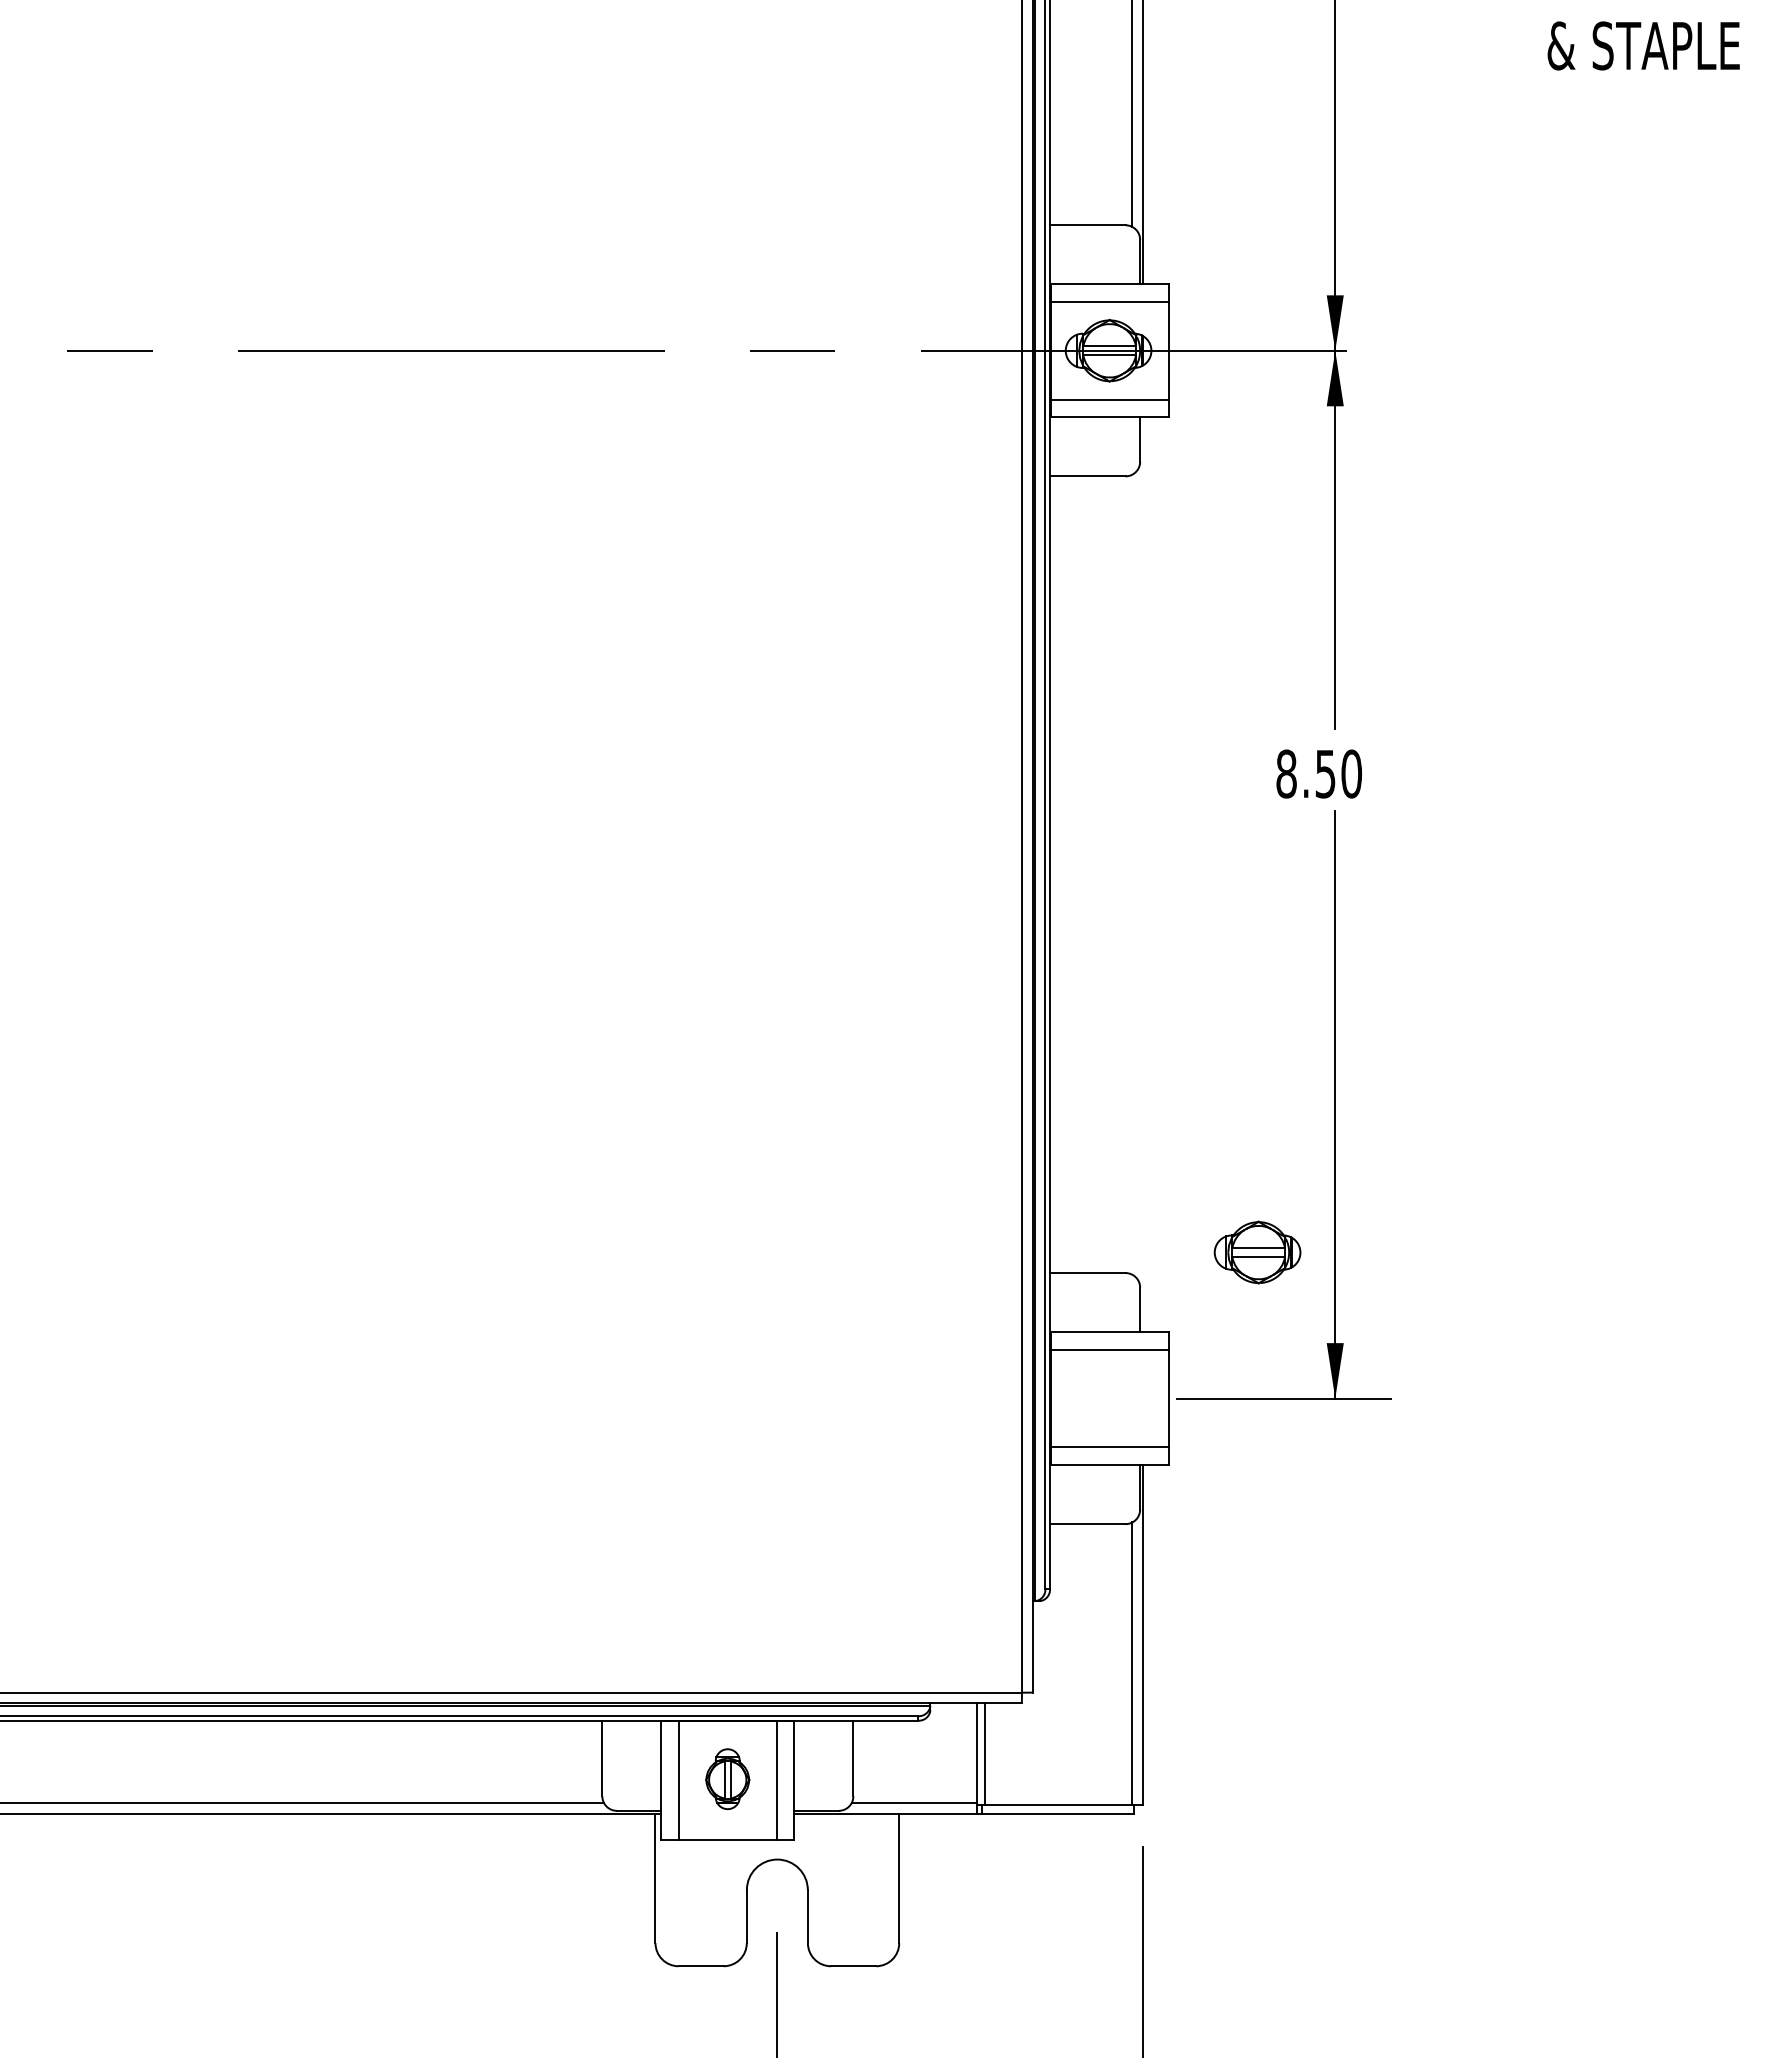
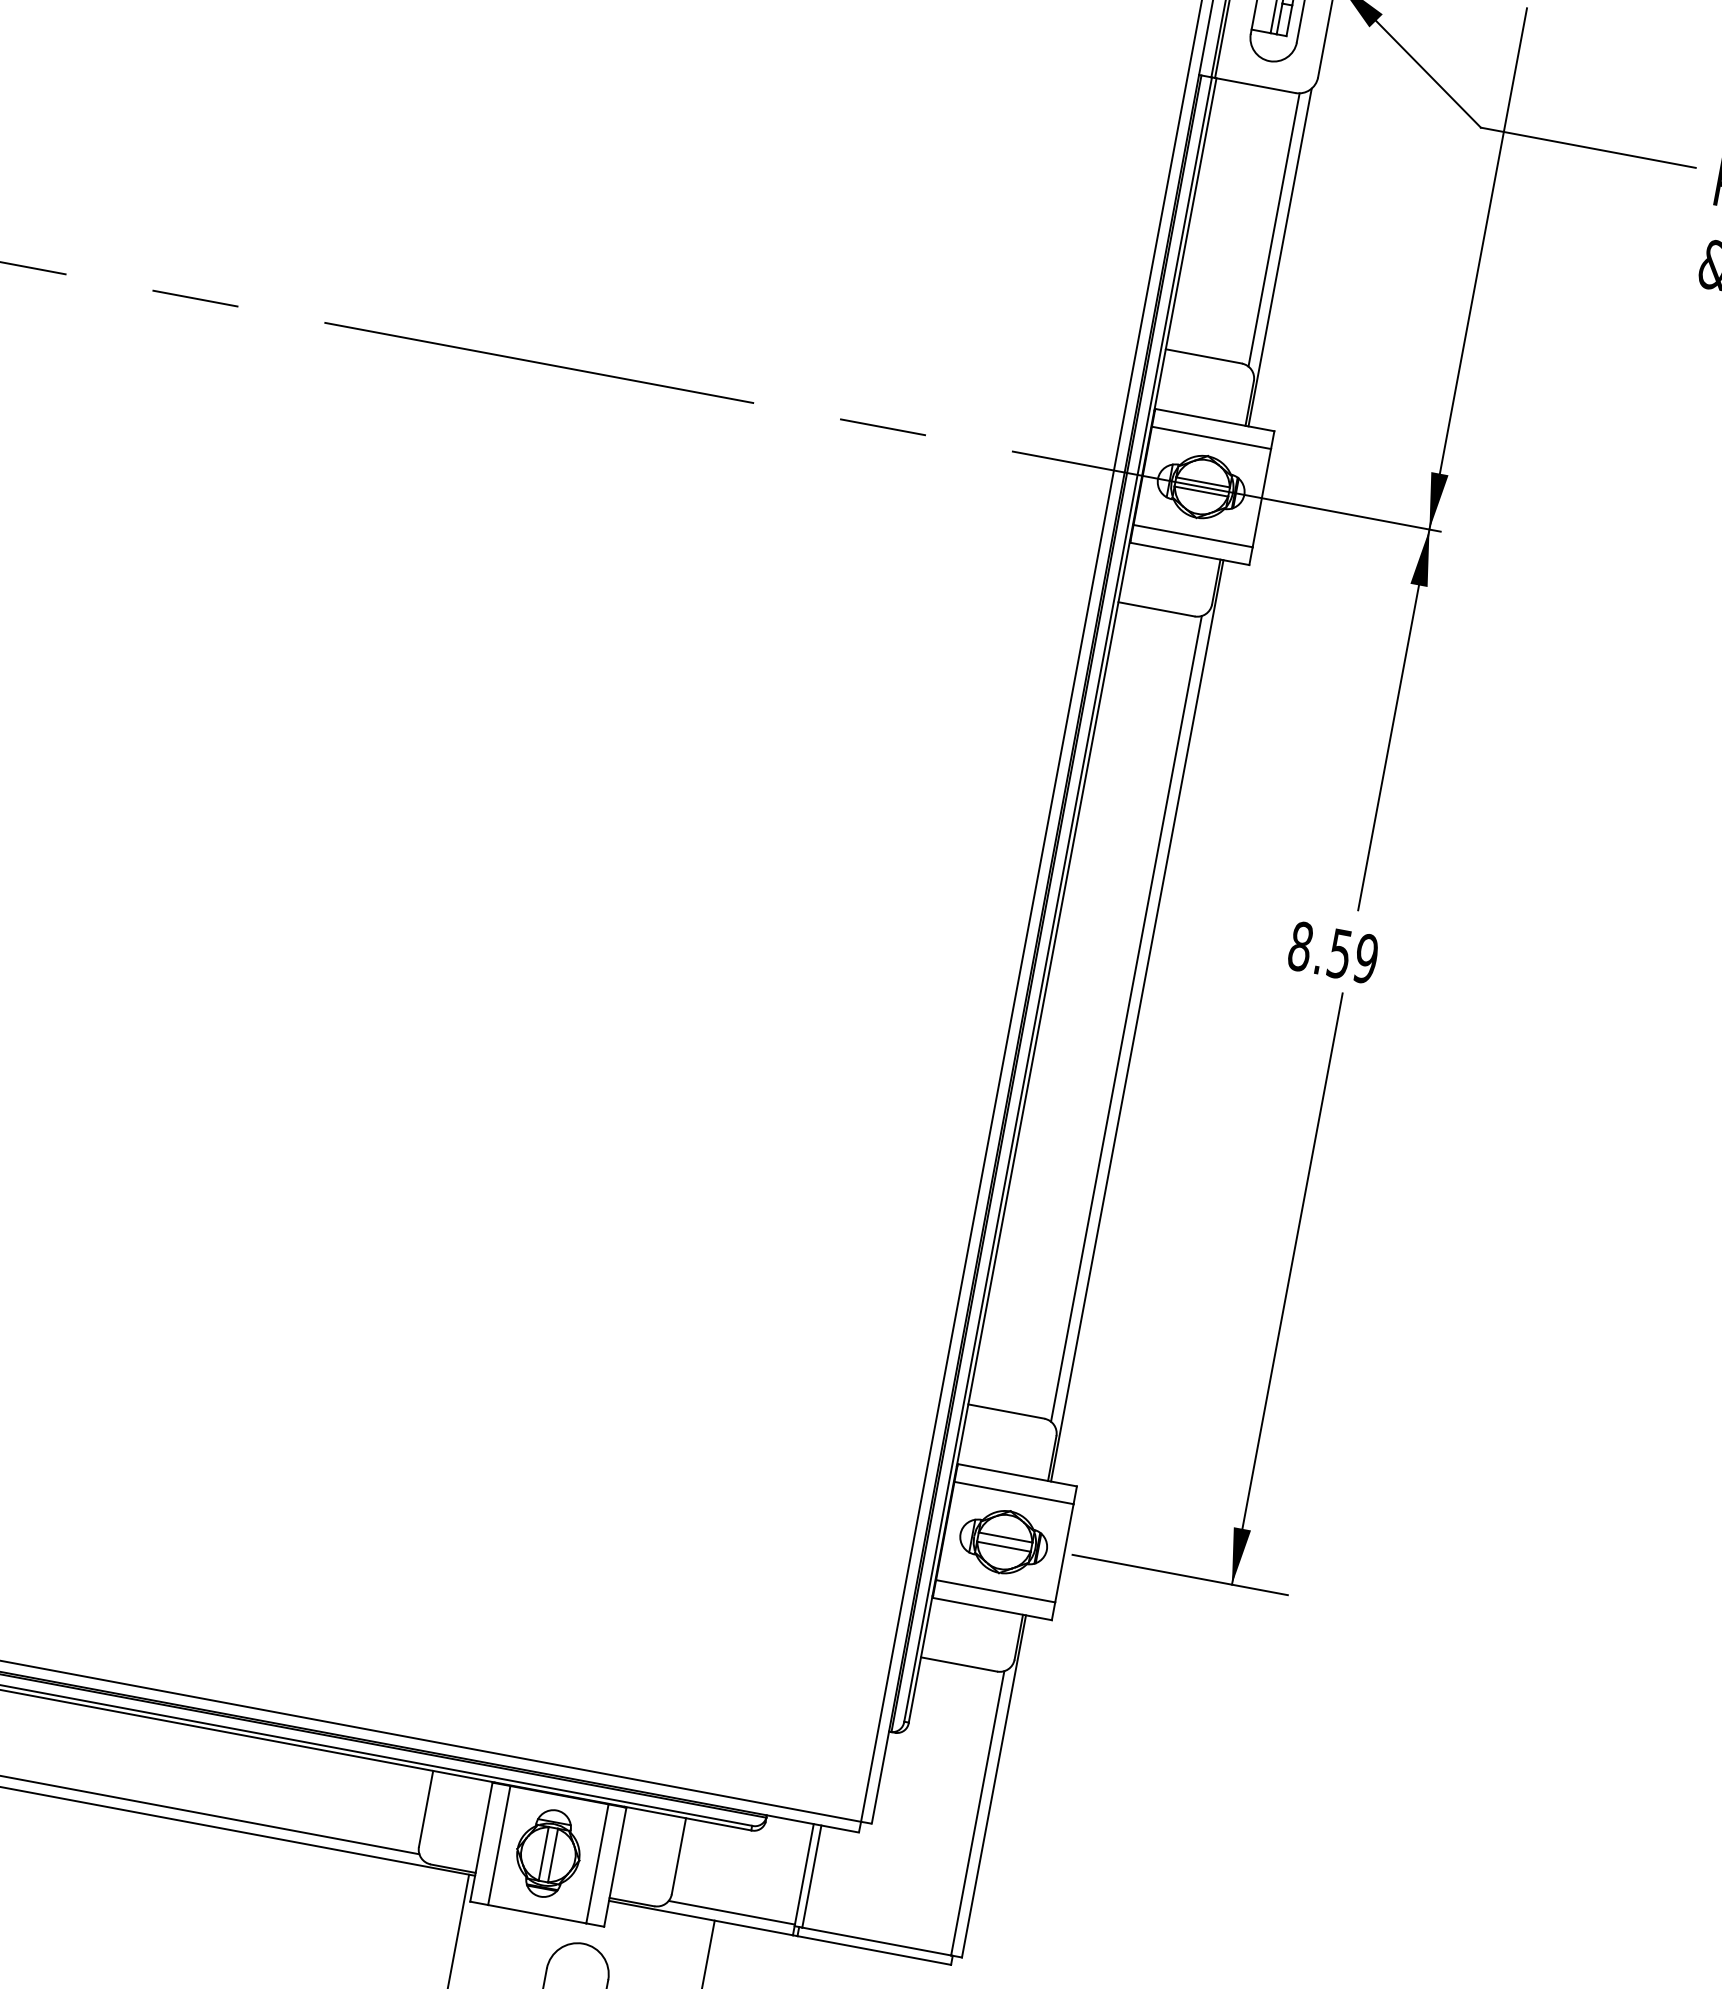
text: (1351, 773) -> (1366, 958), 8.50 -> 8.59
line: (1132, 874) -> (1126, 1018), added
line: (1143, 874) -> (1137, 1020), added
part: (1257, 1252) -> (1003, 1541), moved
part: (727, 1778) -> (548, 1852), size x1.43

